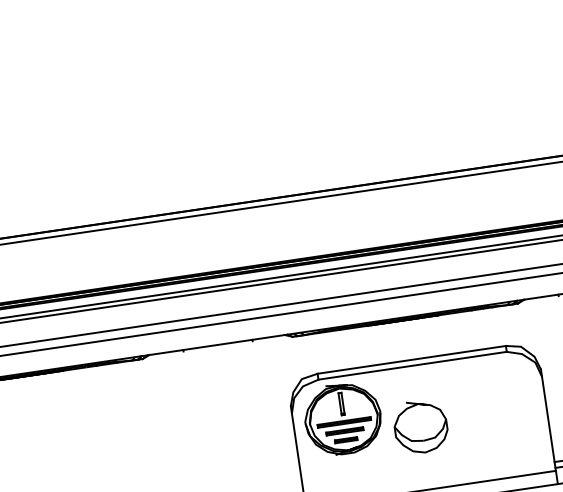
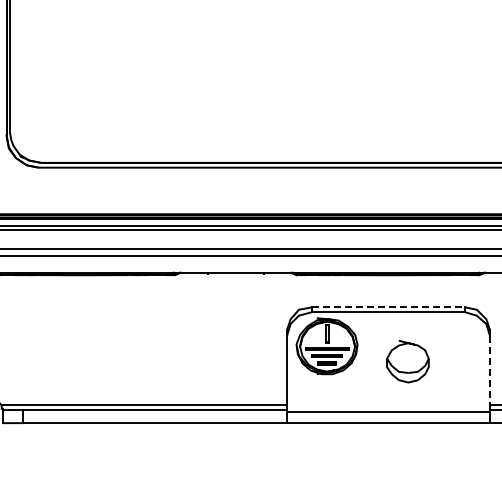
line: (413, 359) -> (389, 307), solid -> dashed
line: (548, 424) -> (489, 374), solid -> dashed
part: (420, 426) -> (407, 361), moved

